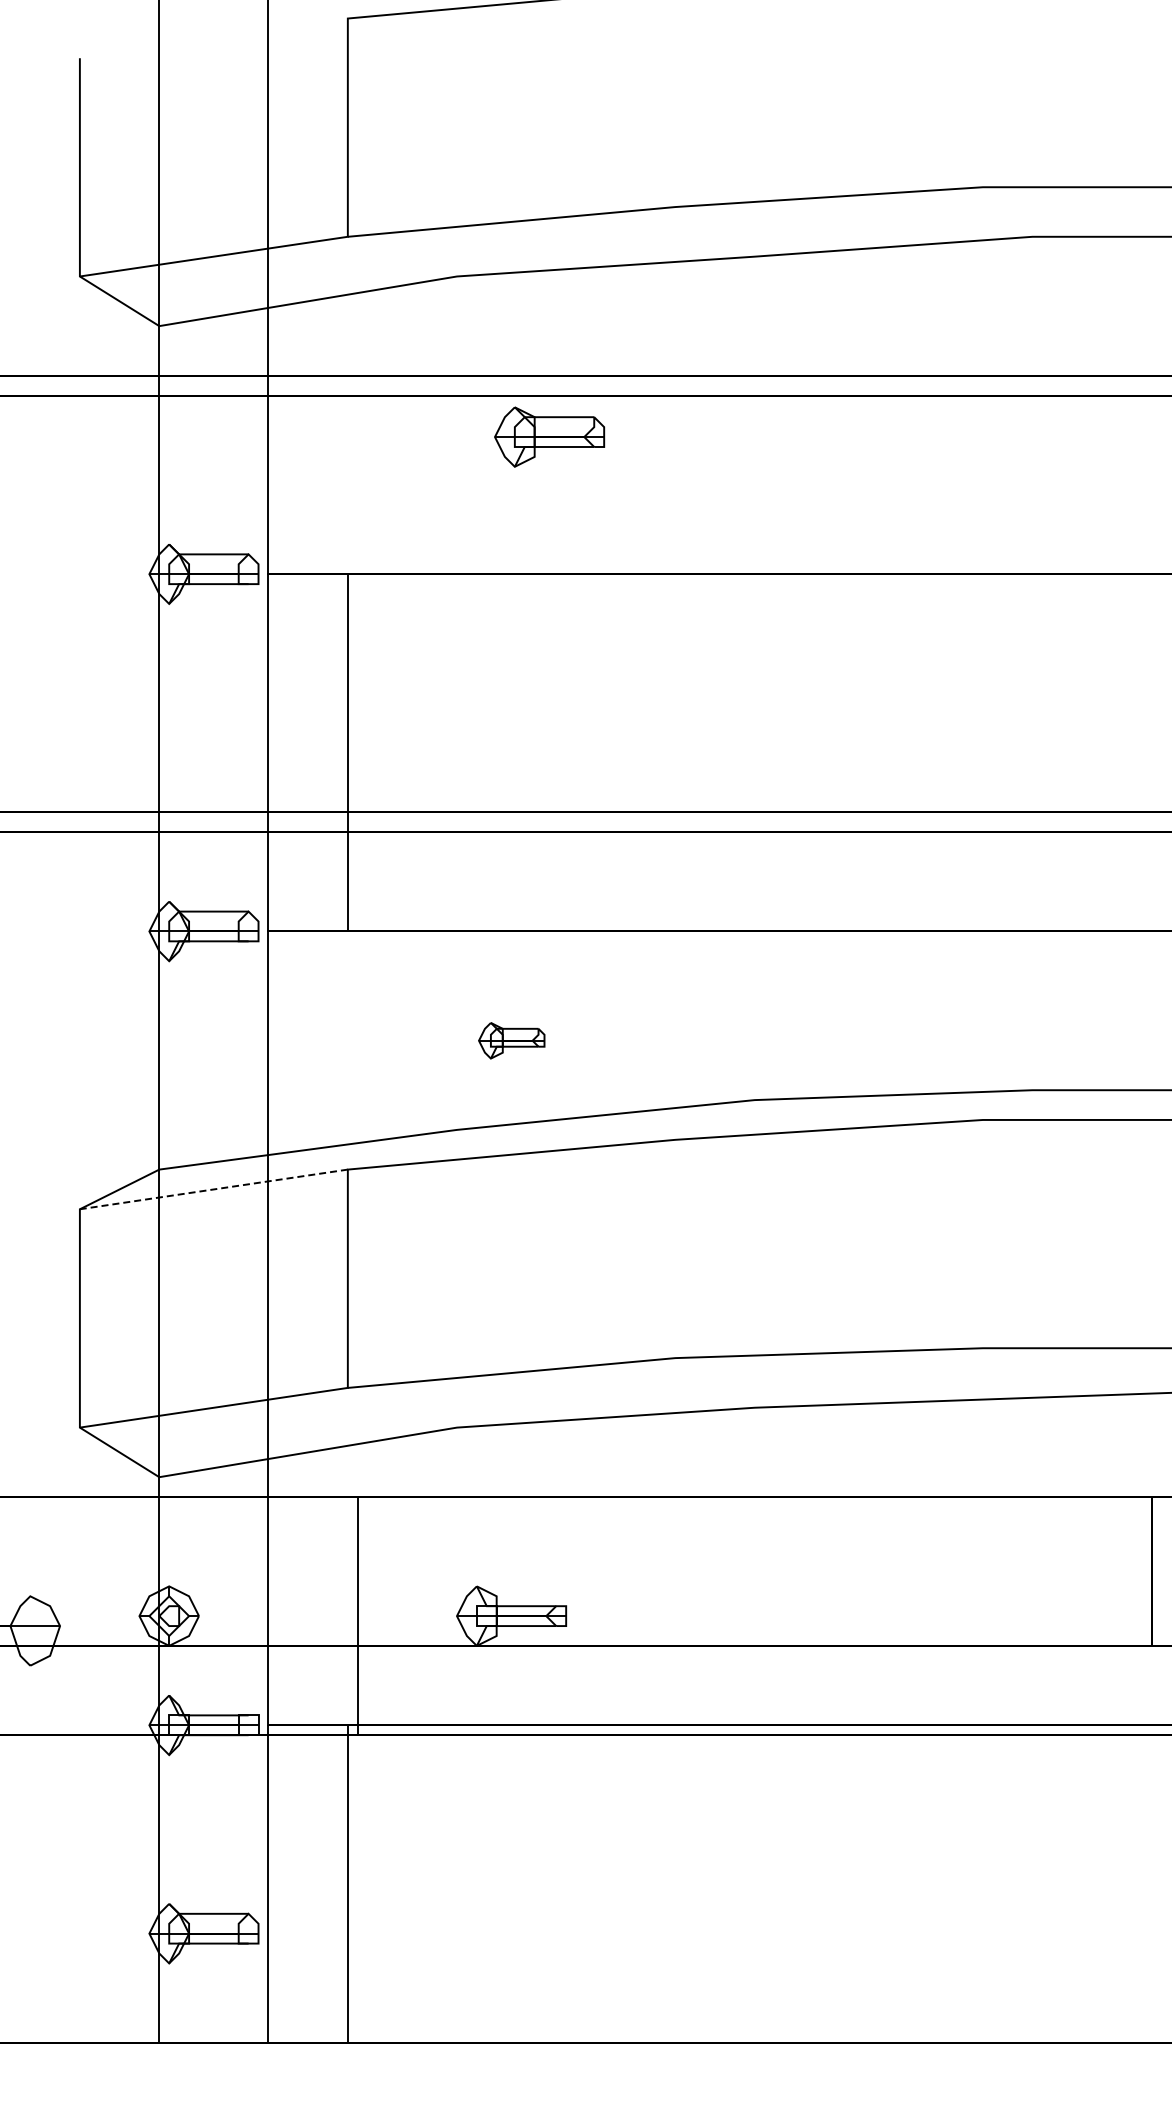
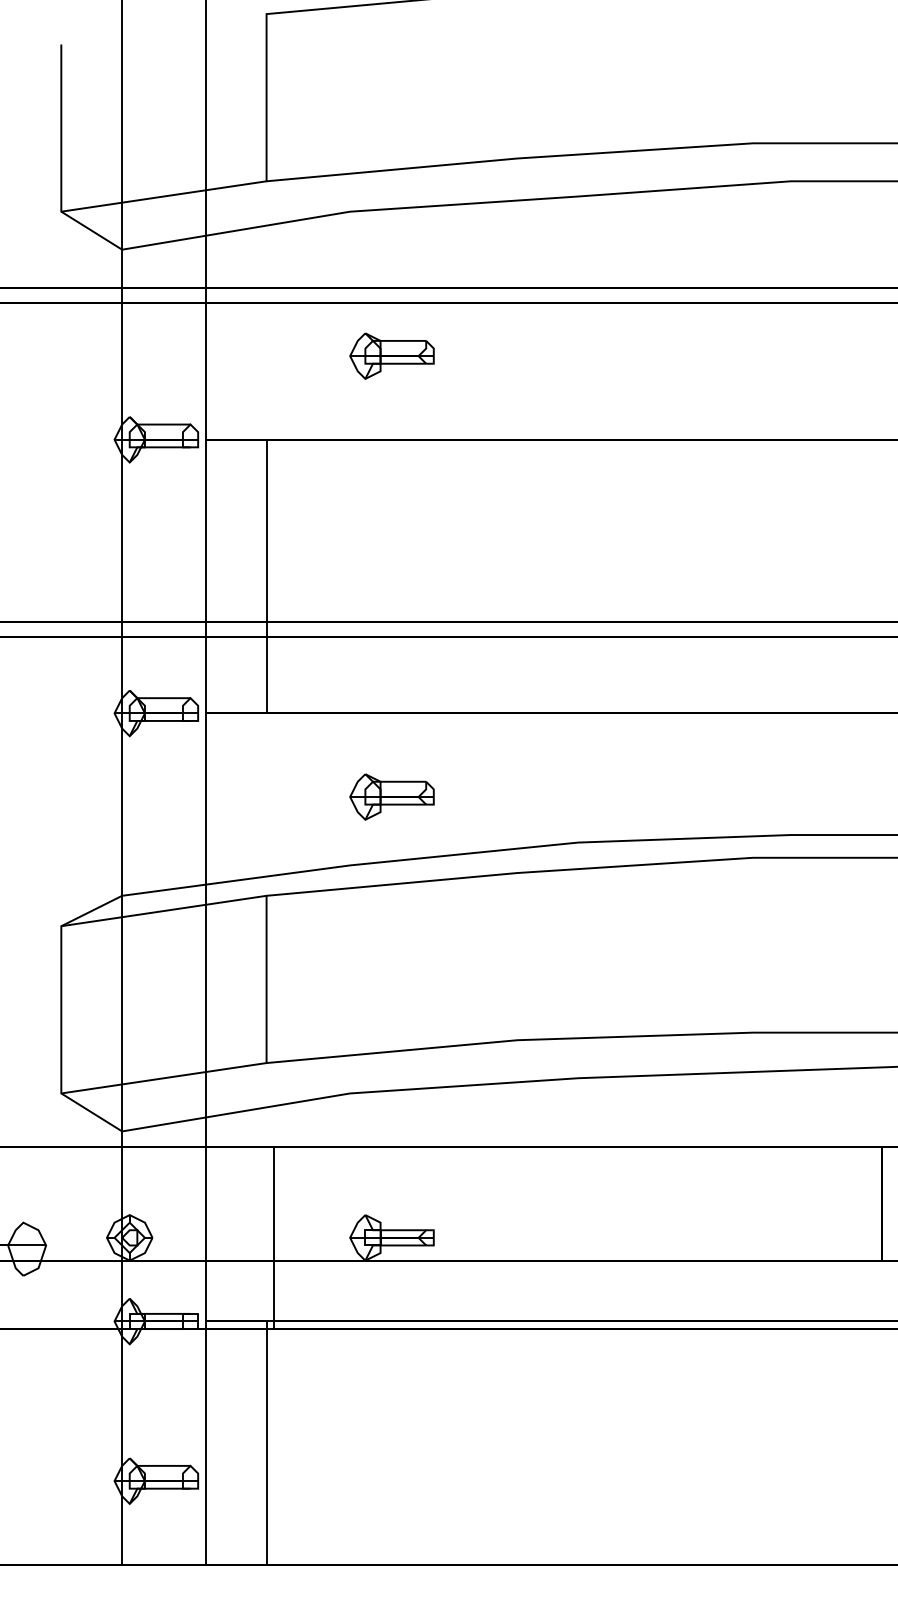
part: (549, 436) -> (391, 355), moved
part: (511, 1040) -> (391, 796), size x1.67
line: (213, 1189) -> (163, 911), dashed -> solid

